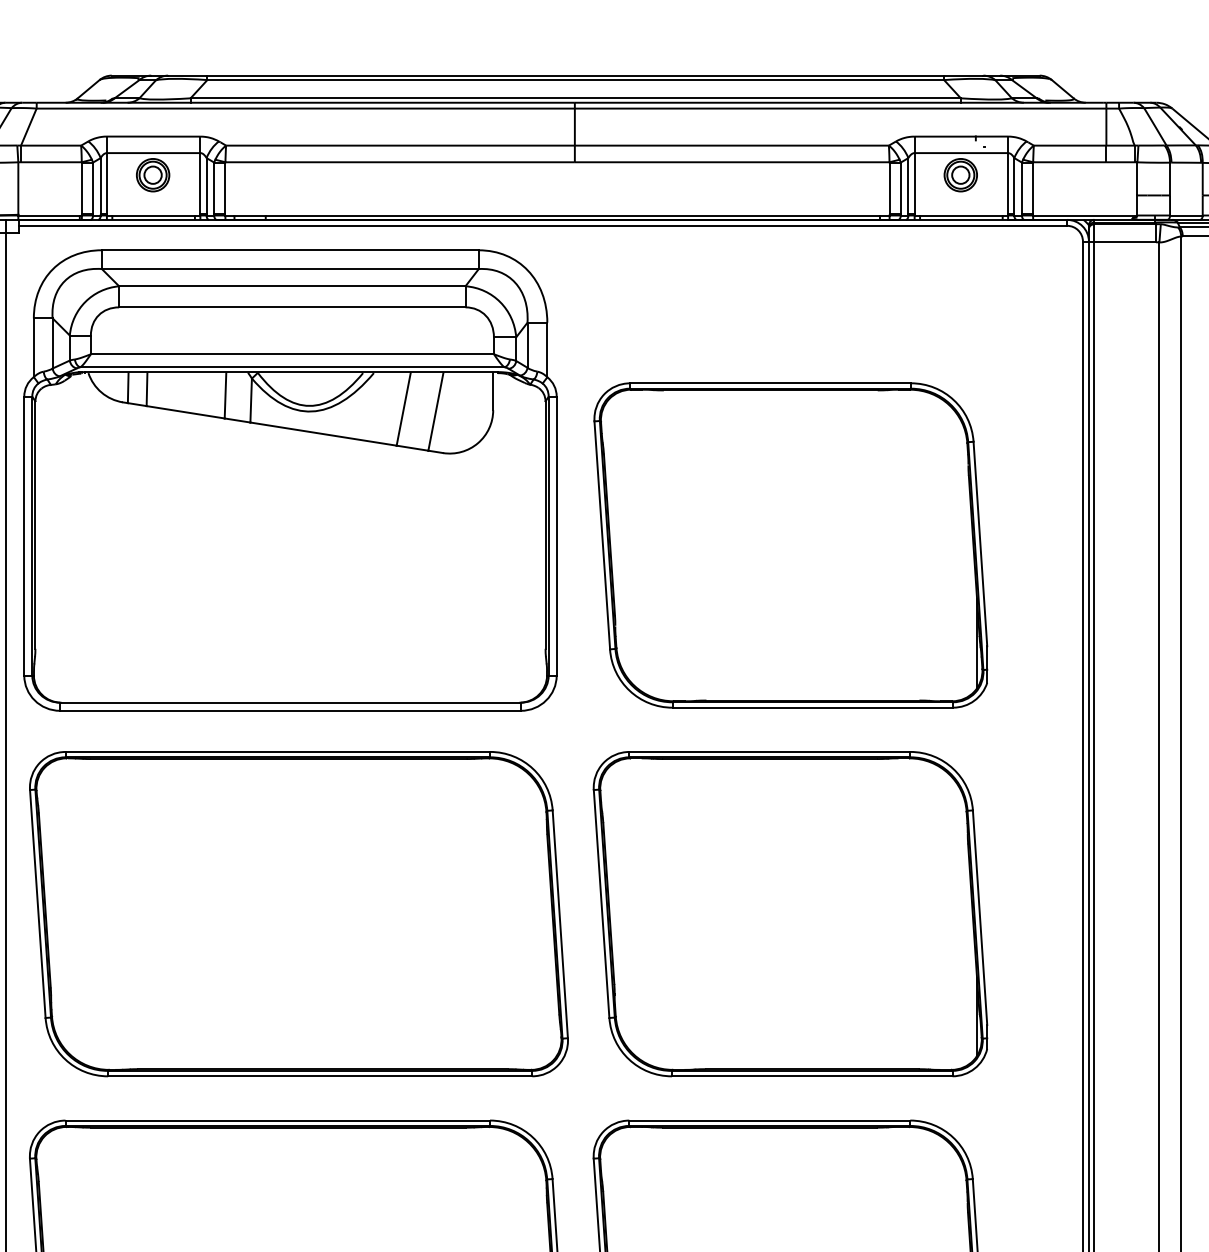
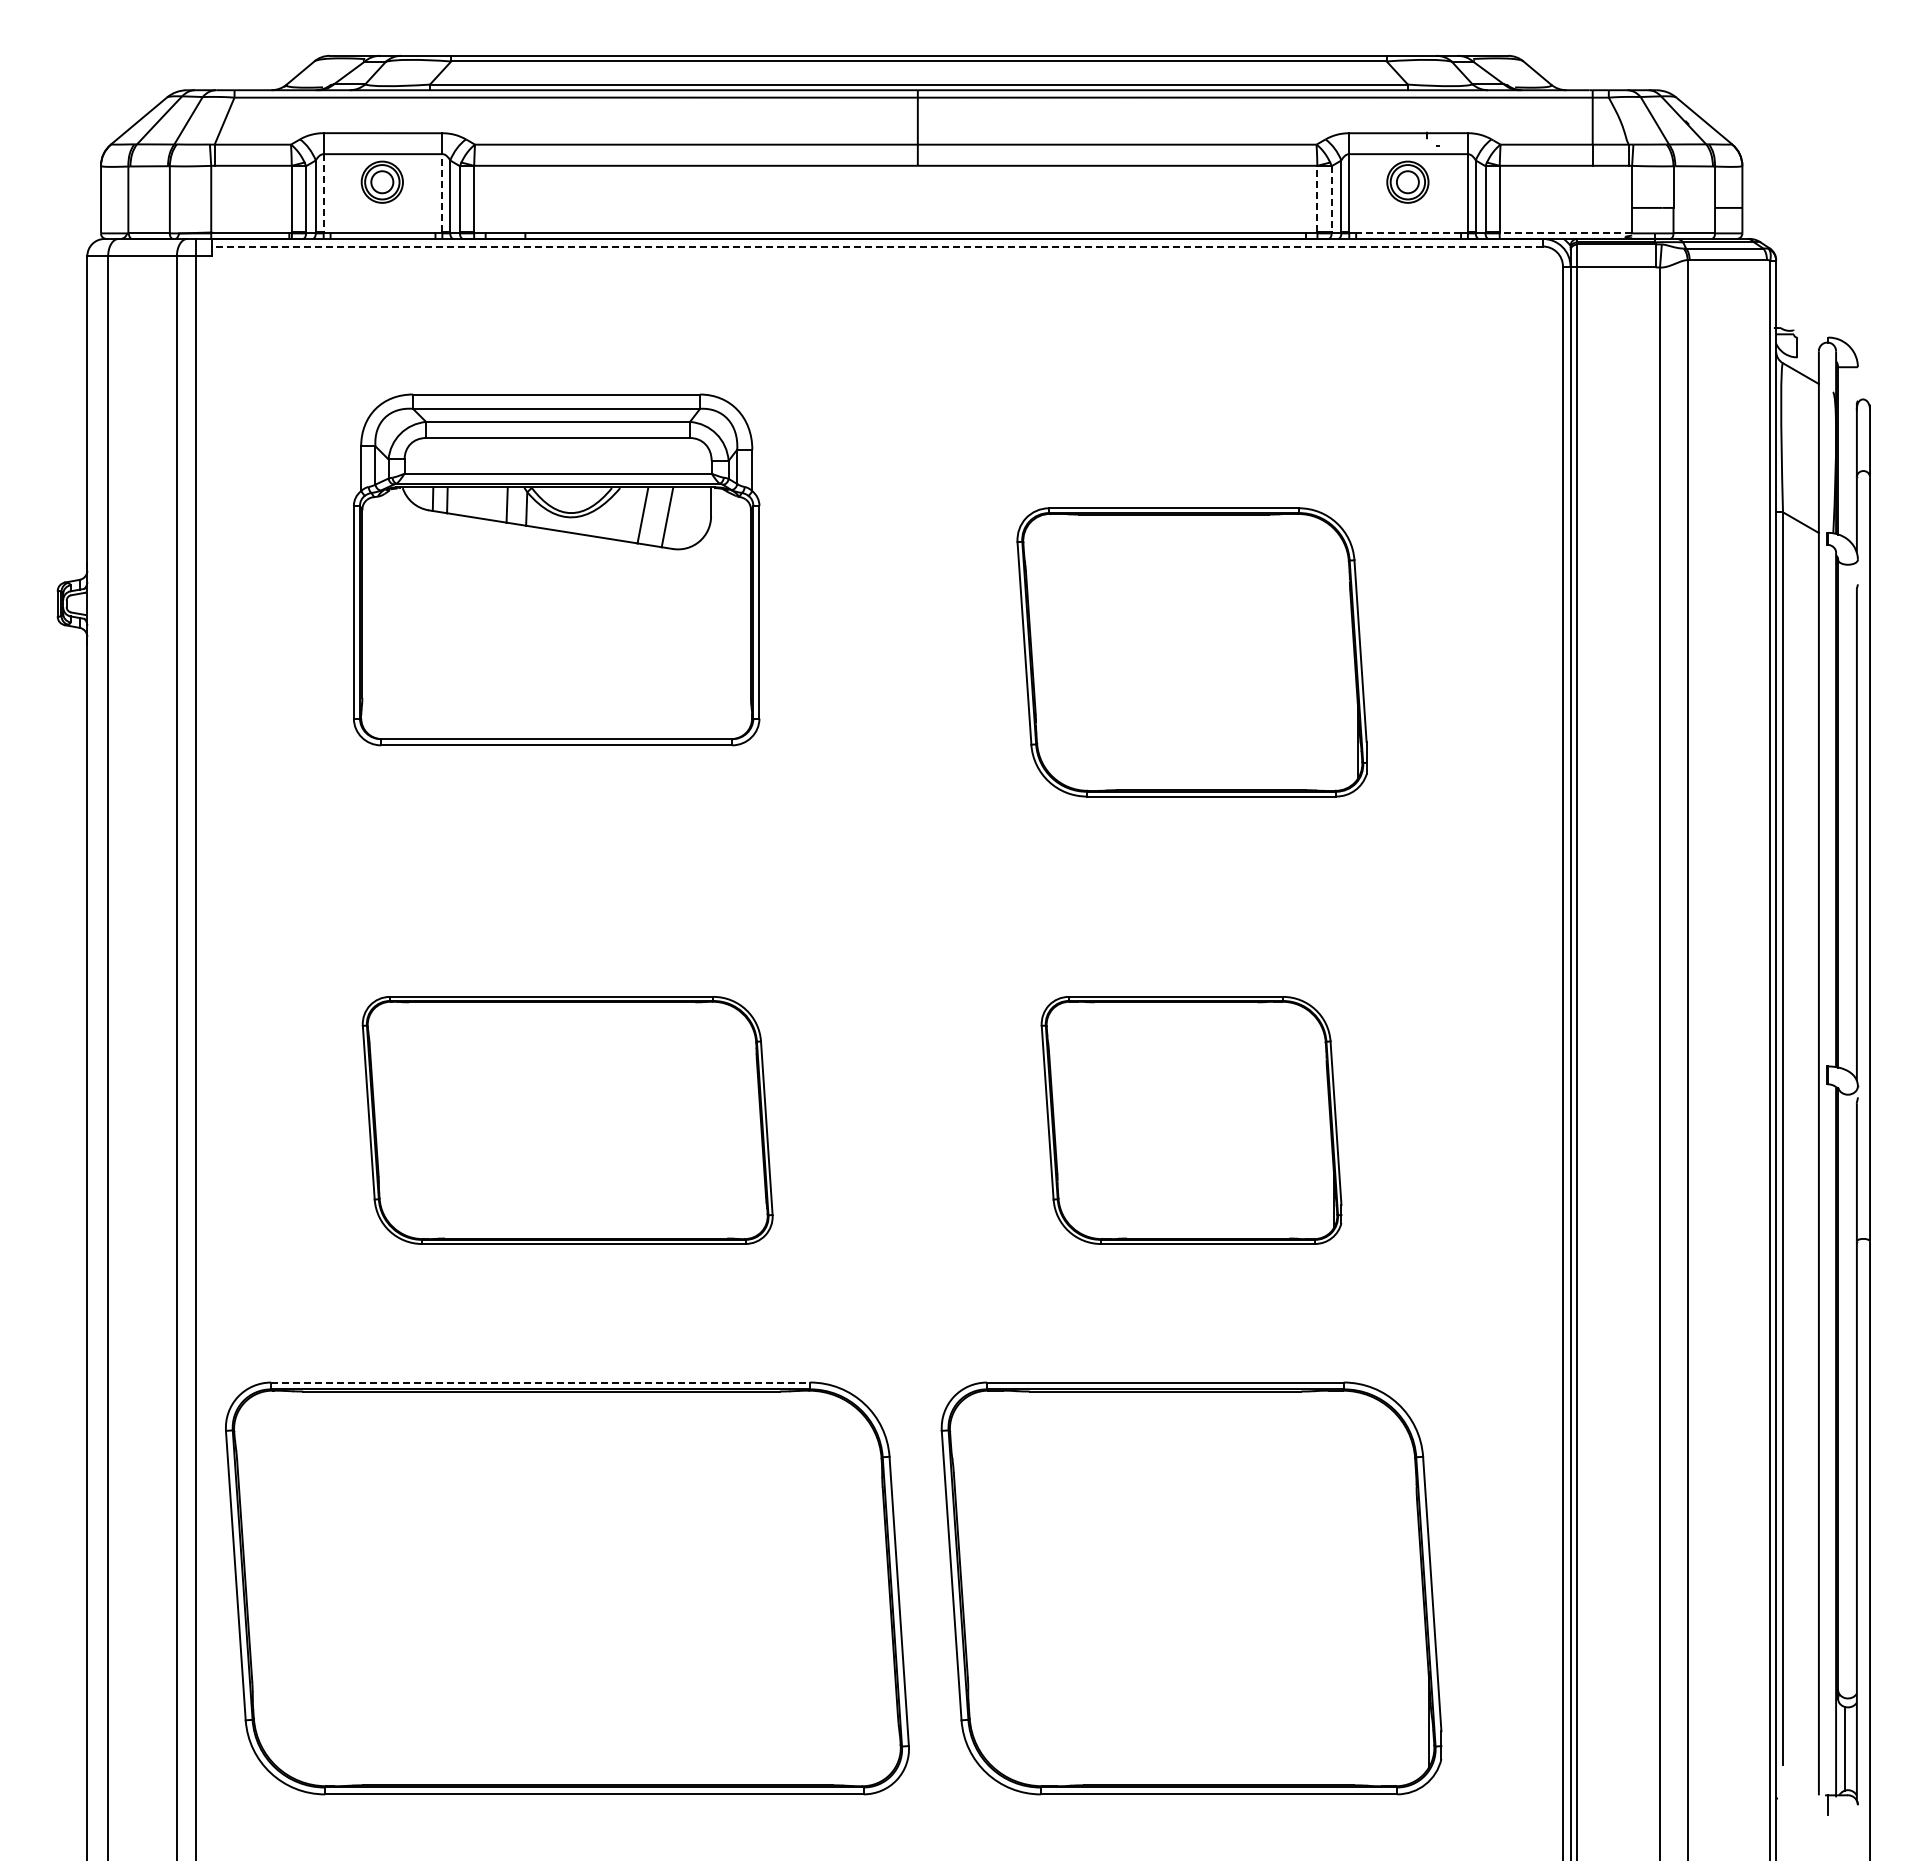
line: (106, 184) -> (323, 193), solid -> dashed
line: (200, 184) -> (442, 193), solid -> dashed
line: (889, 188) -> (1317, 199), solid -> dashed
line: (900, 188) -> (1331, 199), solid -> dashed
line: (961, 215) -> (1408, 233), solid -> dashed
line: (1084, 215) -> (1565, 233), solid -> dashed
line: (543, 225) -> (877, 246), solid -> dashed
part: (290, 480) -> (556, 569), size x0.6
part: (790, 545) -> (1191, 652), size x0.7
part: (298, 914) -> (567, 1120), size x0.6
part: (790, 914) -> (1191, 1120), size x0.6
line: (277, 1120) -> (540, 1382), solid -> dashed

